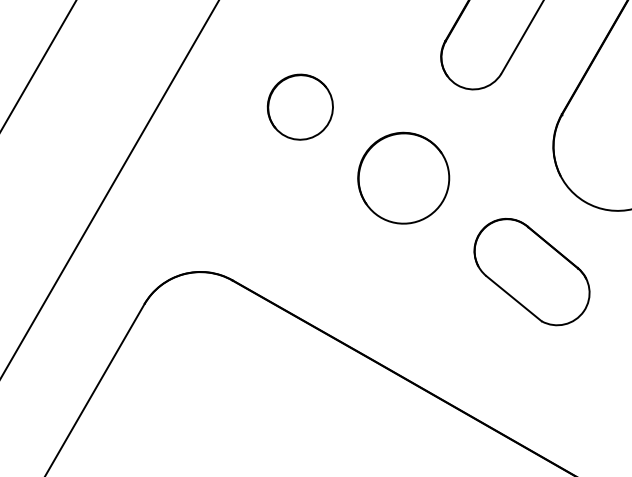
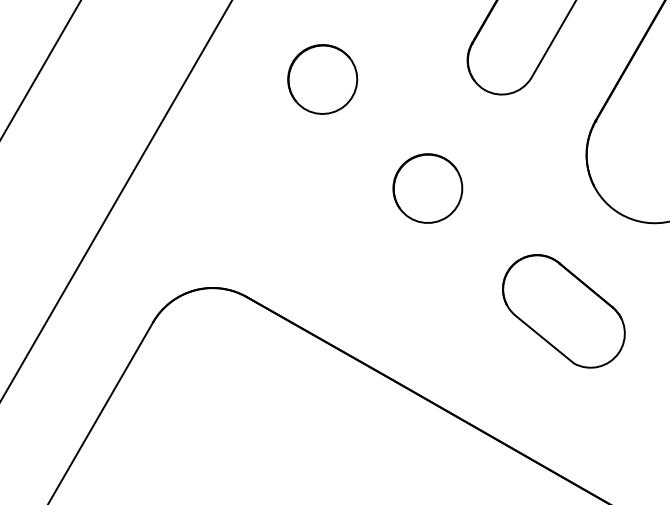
part: (299, 106) -> (321, 78), moved
part: (403, 177) -> (427, 187), size x0.71
part: (531, 272) -> (563, 311), moved

